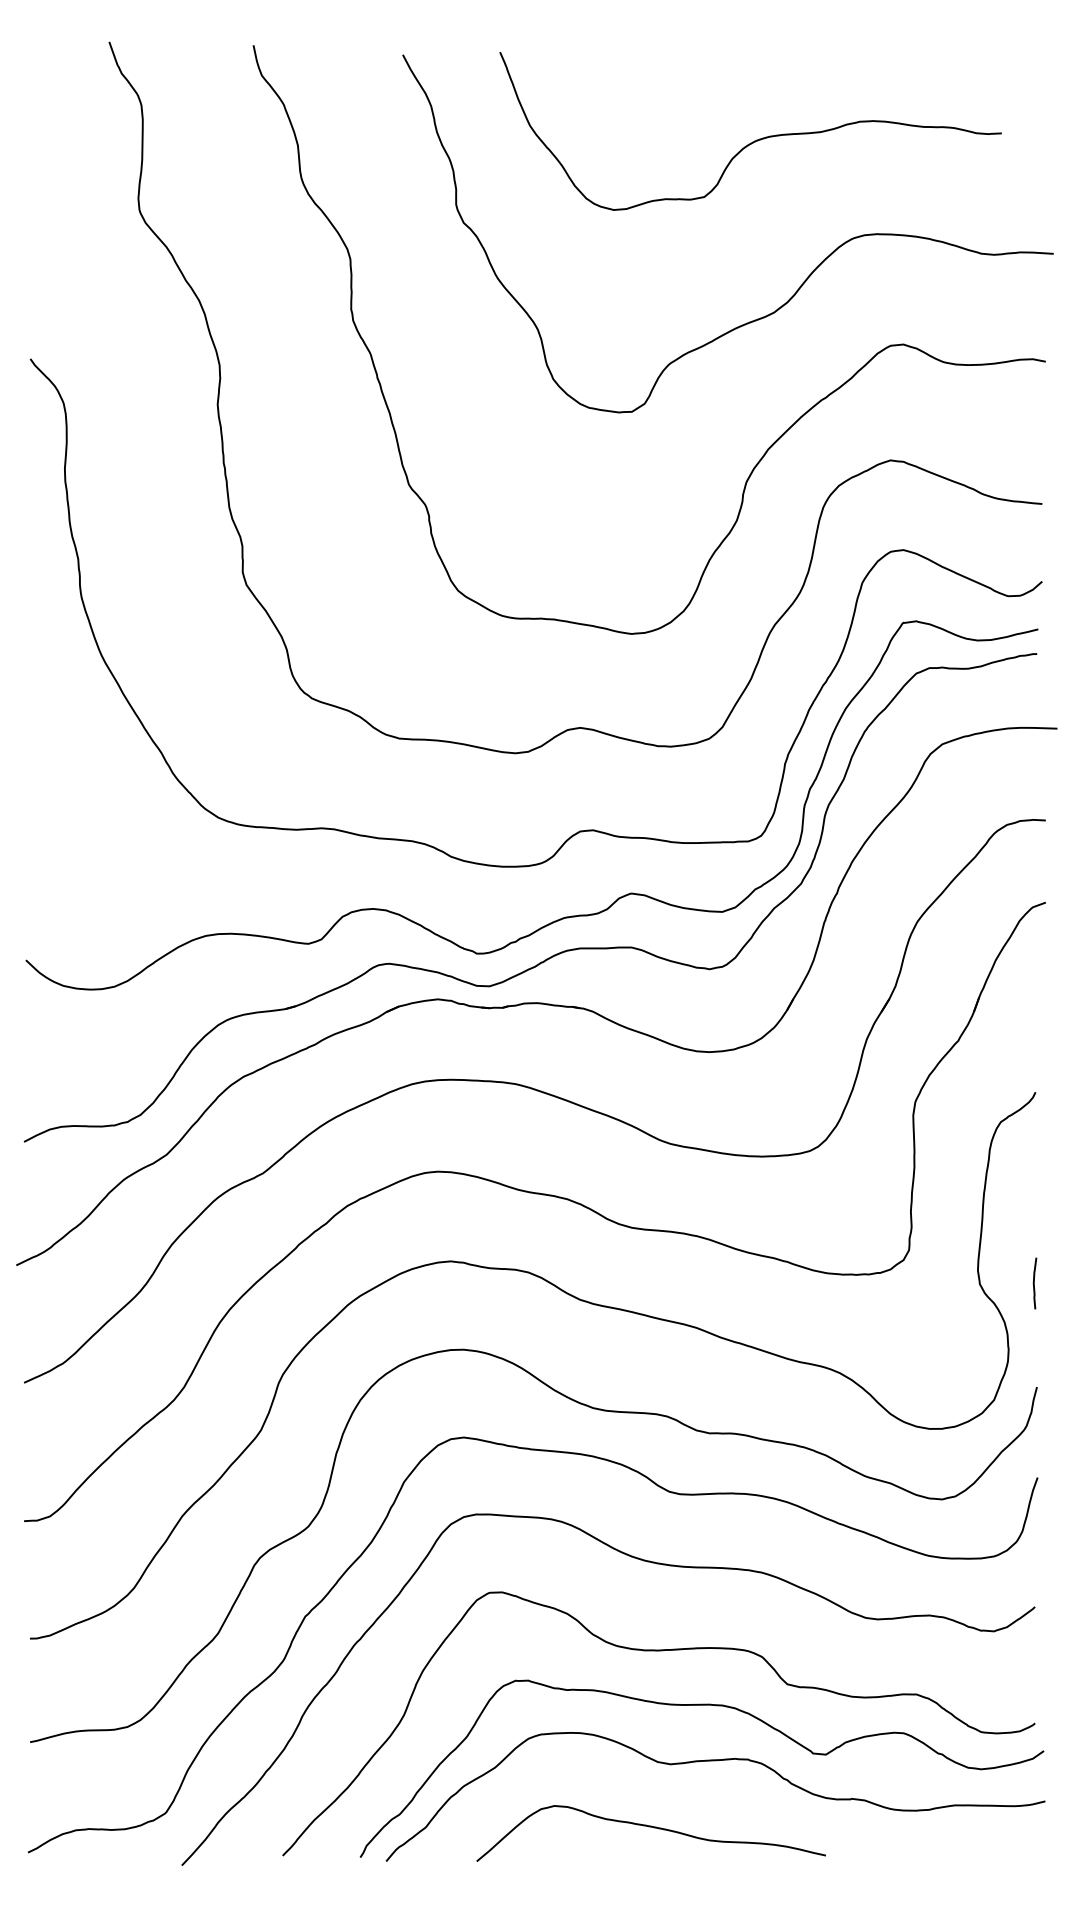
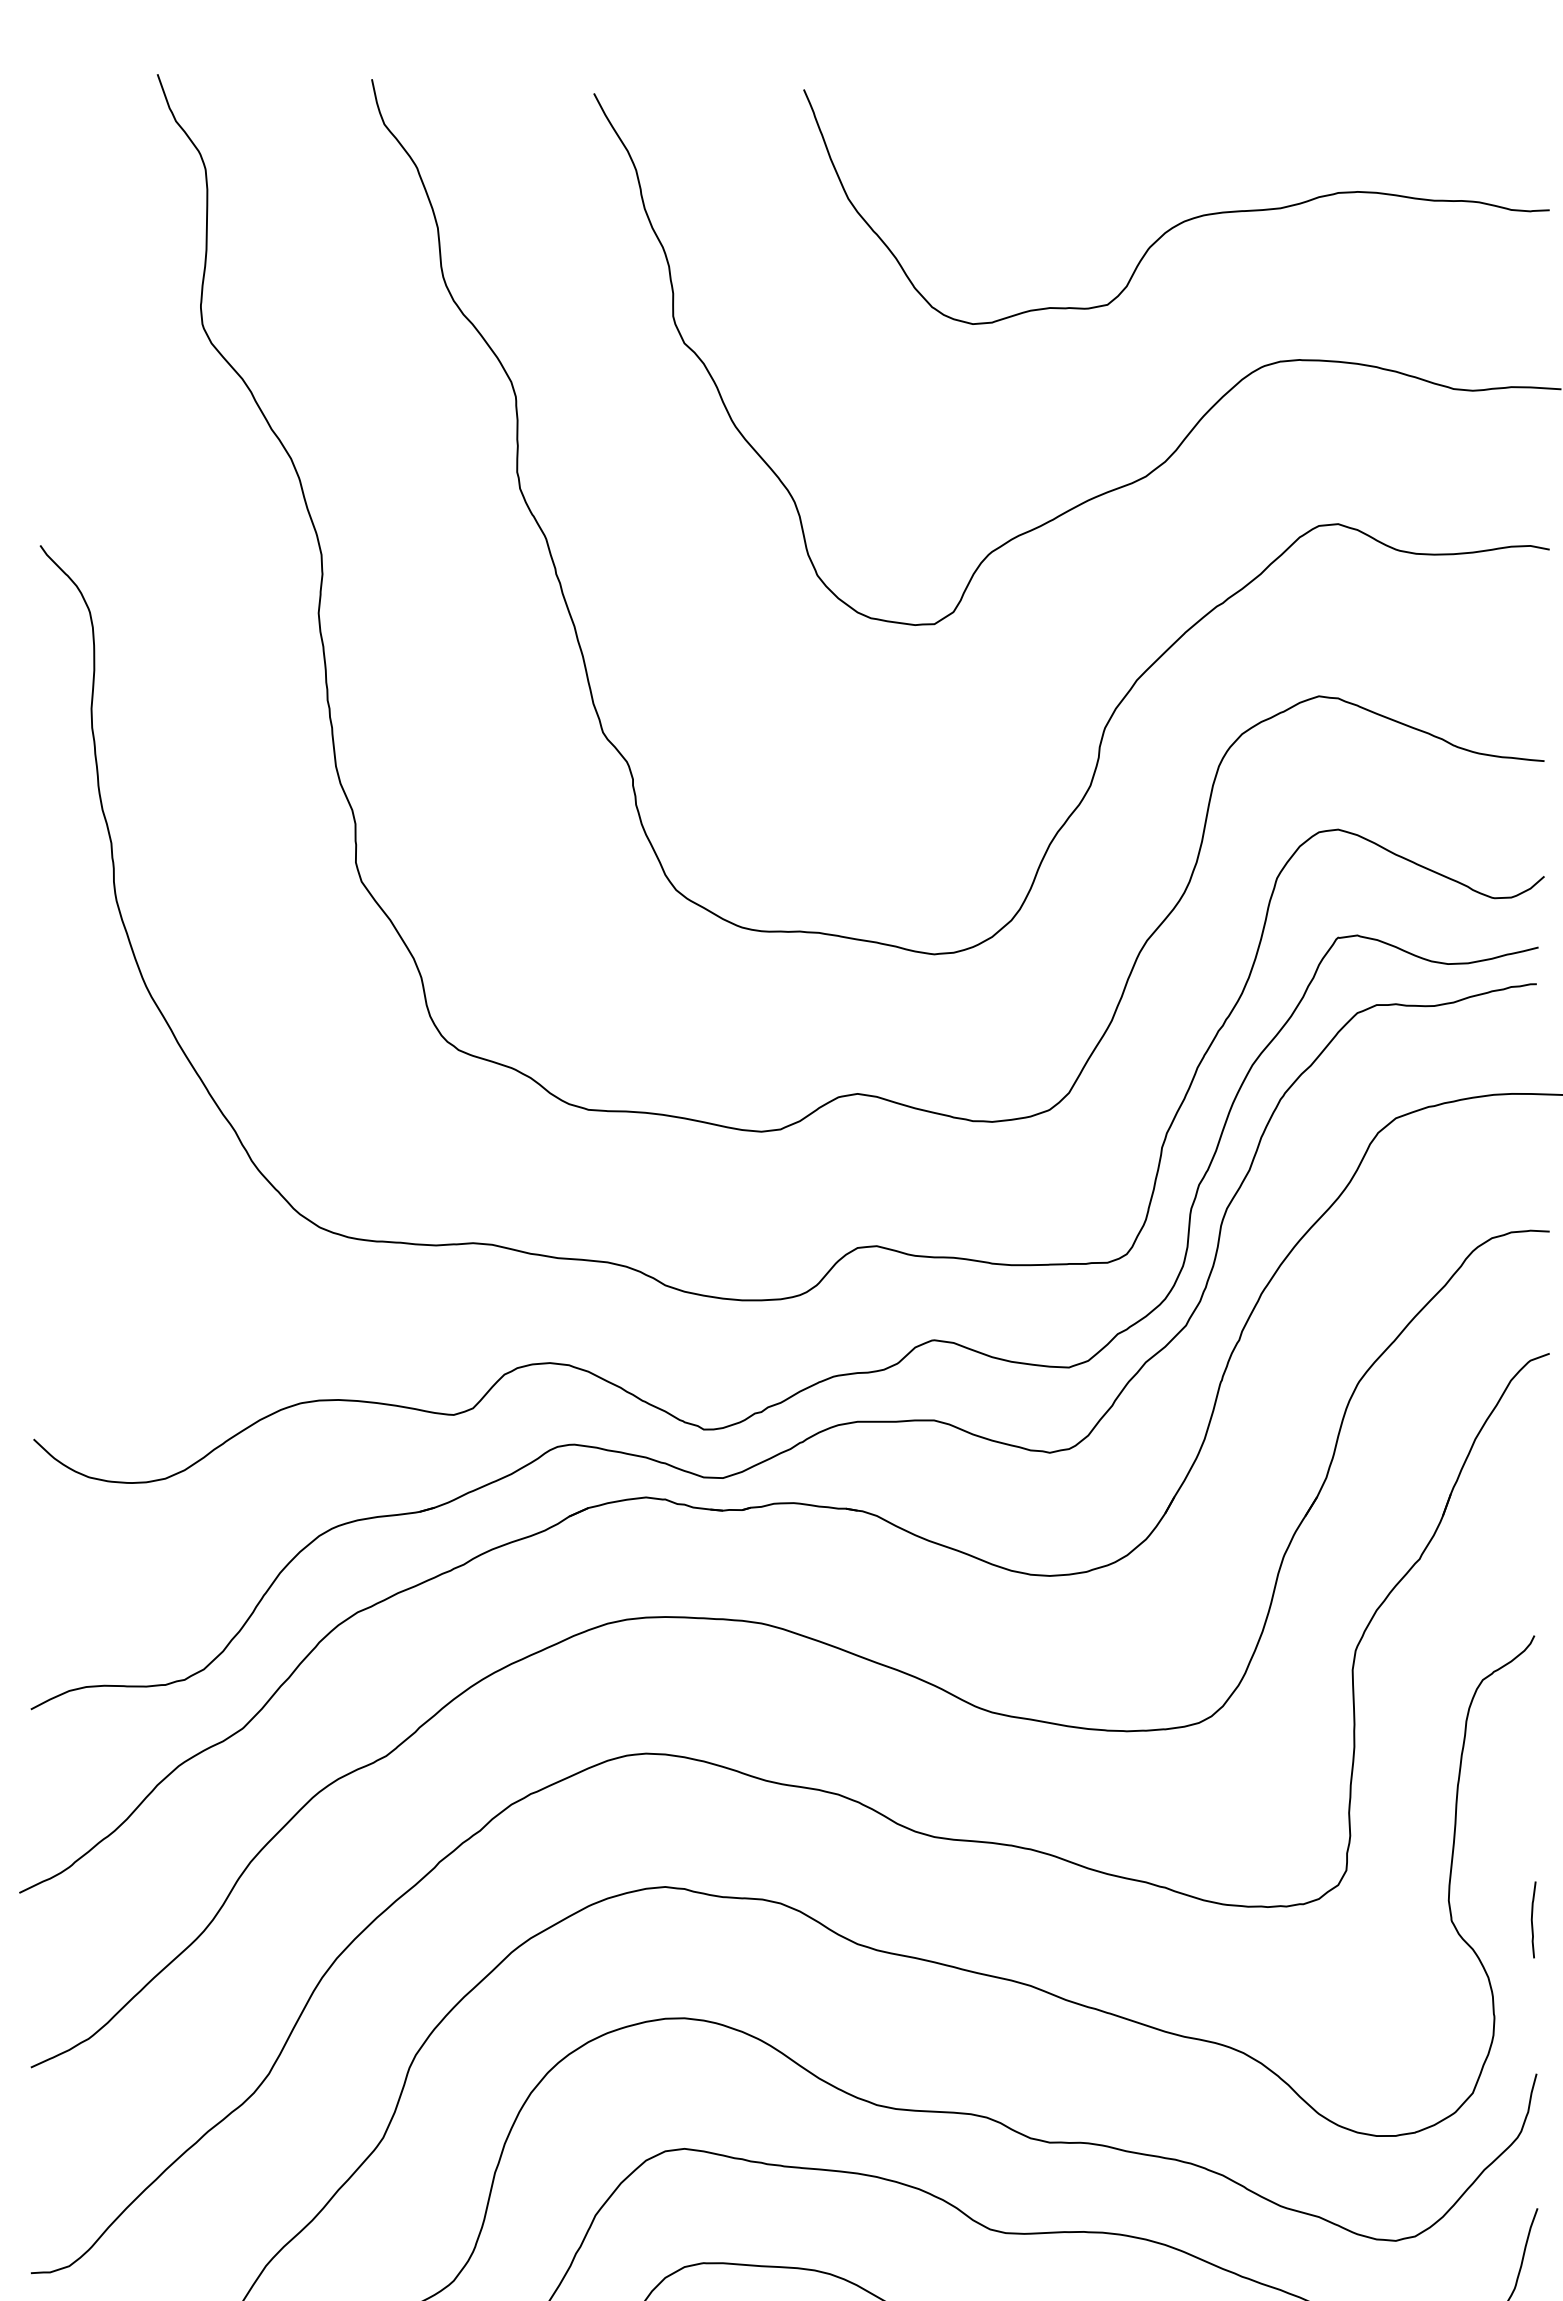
curve: (754, 140) -> (1182, 220), moved

